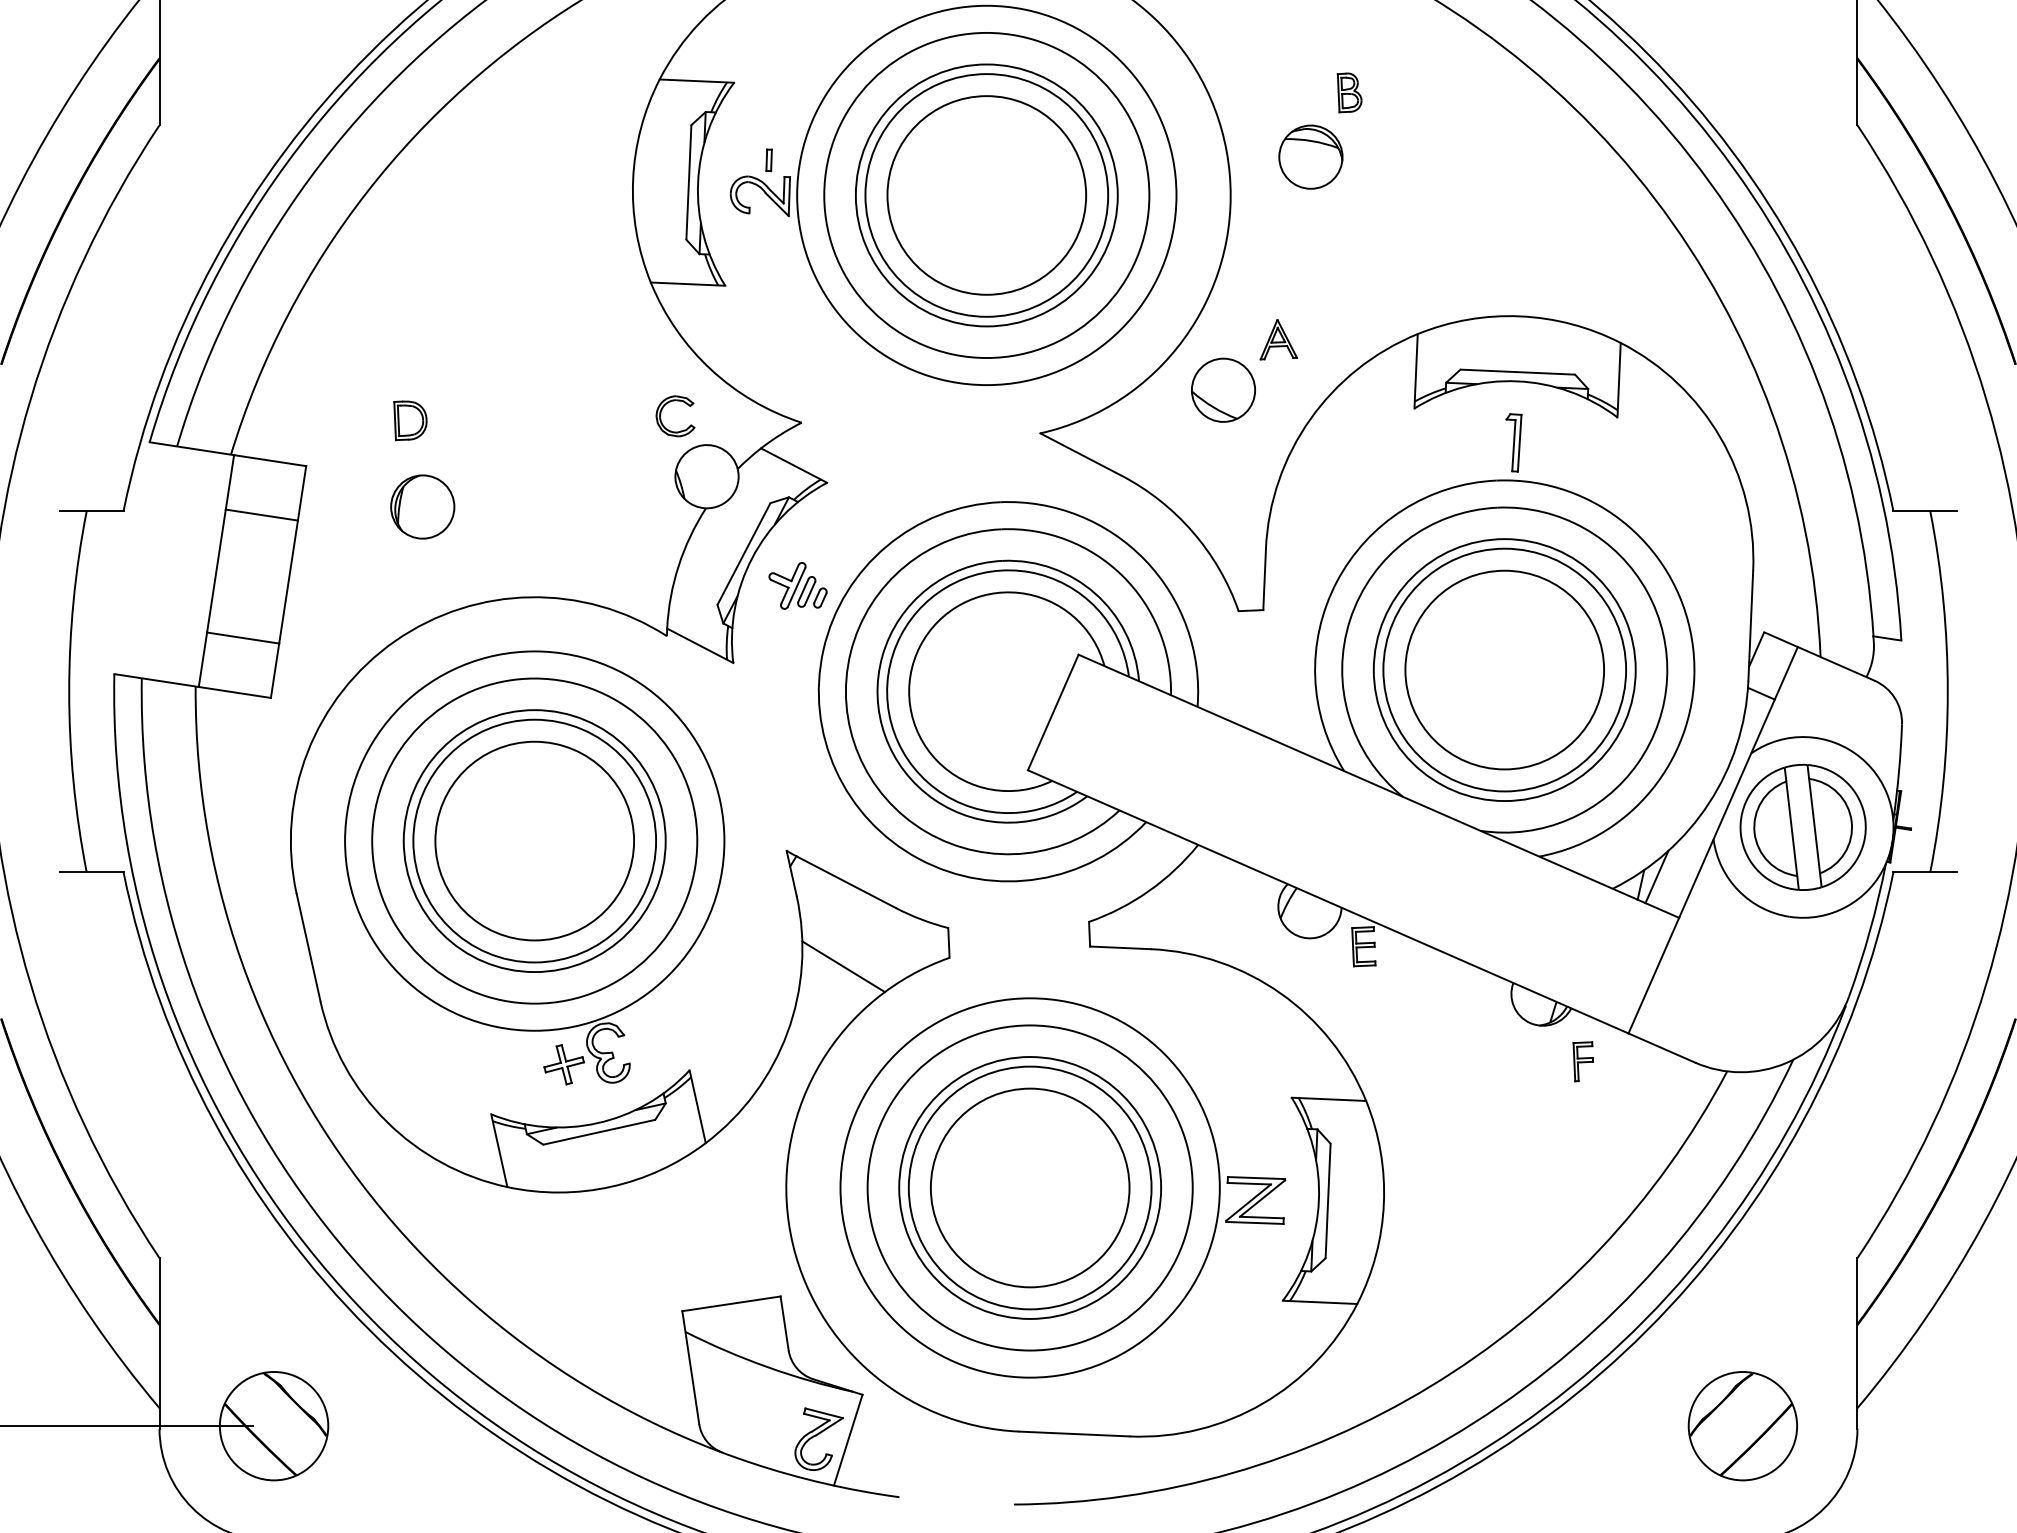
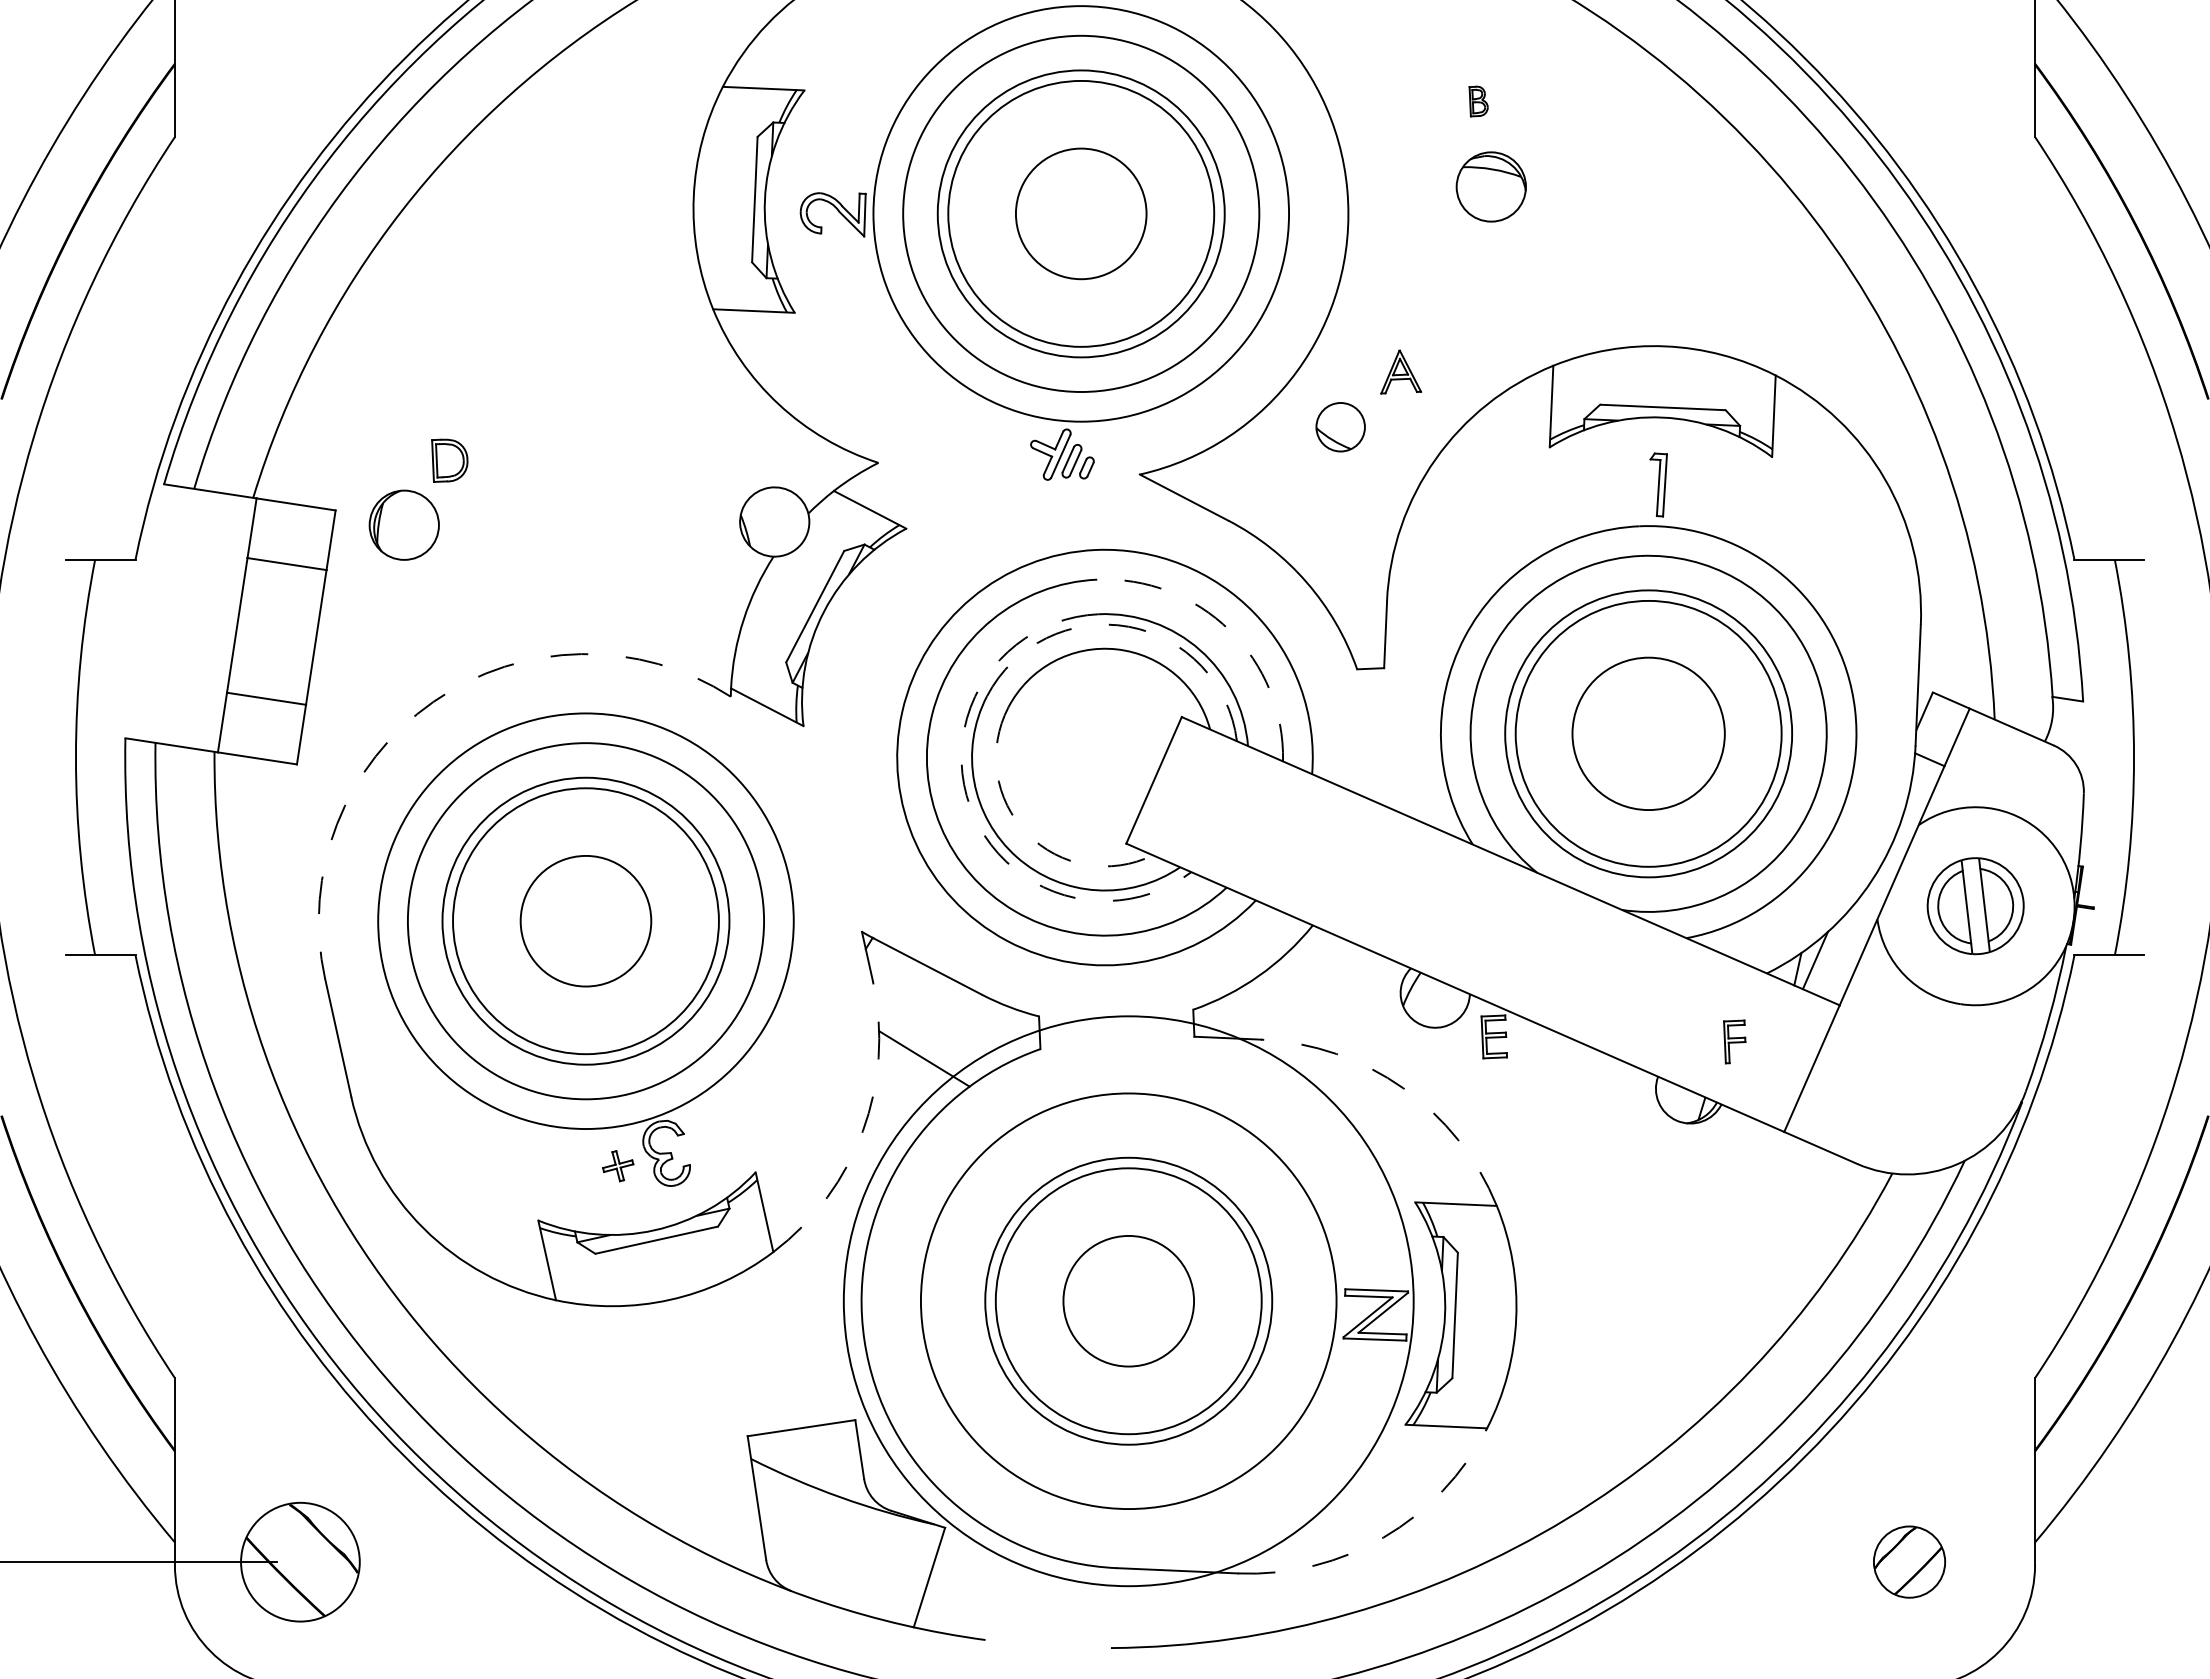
part: (1349, 92) -> (1478, 101), size x0.7
part: (1310, 156) -> (1490, 186), moved
part: (768, 160) -> (842, 175), removed
circle: (987, 195) -> (1081, 213), size x0.6
part: (1223, 389) -> (1340, 426), size x0.7
part: (662, 411) -> (725, 450), removed
part: (422, 506) -> (403, 524), moved
arc: (1029, 572) -> (1128, 626), solid -> dashed
arc: (1122, 575) -> (1229, 630), solid -> dashed
part: (798, 585) -> (1062, 454), moved
arc: (395, 640) -> (433, 701), solid -> dashed
circle: (1504, 669) -> (1648, 733), size x0.7
arc: (884, 736) -> (969, 806), solid -> dashed
arc: (937, 761) -> (1027, 833), solid -> dashed
part: (1803, 826) -> (1975, 905), size x0.7
circle: (534, 841) -> (585, 921), size x0.6
arc: (1280, 993) -> (1403, 1088), solid -> dashed
arc: (787, 1033) -> (862, 1131), solid -> dashed
part: (1583, 1061) -> (1734, 1041), moved
part: (563, 1064) -> (617, 1165), size x0.7
circle: (1029, 1188) -> (1128, 1301), size x0.6
circle: (1029, 1188) -> (1128, 1301), size x1.6
arc: (1262, 1403) -> (1383, 1537), solid -> dashed
part: (1742, 1425) -> (1909, 1561), size x0.6
part: (819, 1439) -> (897, 1576), removed

